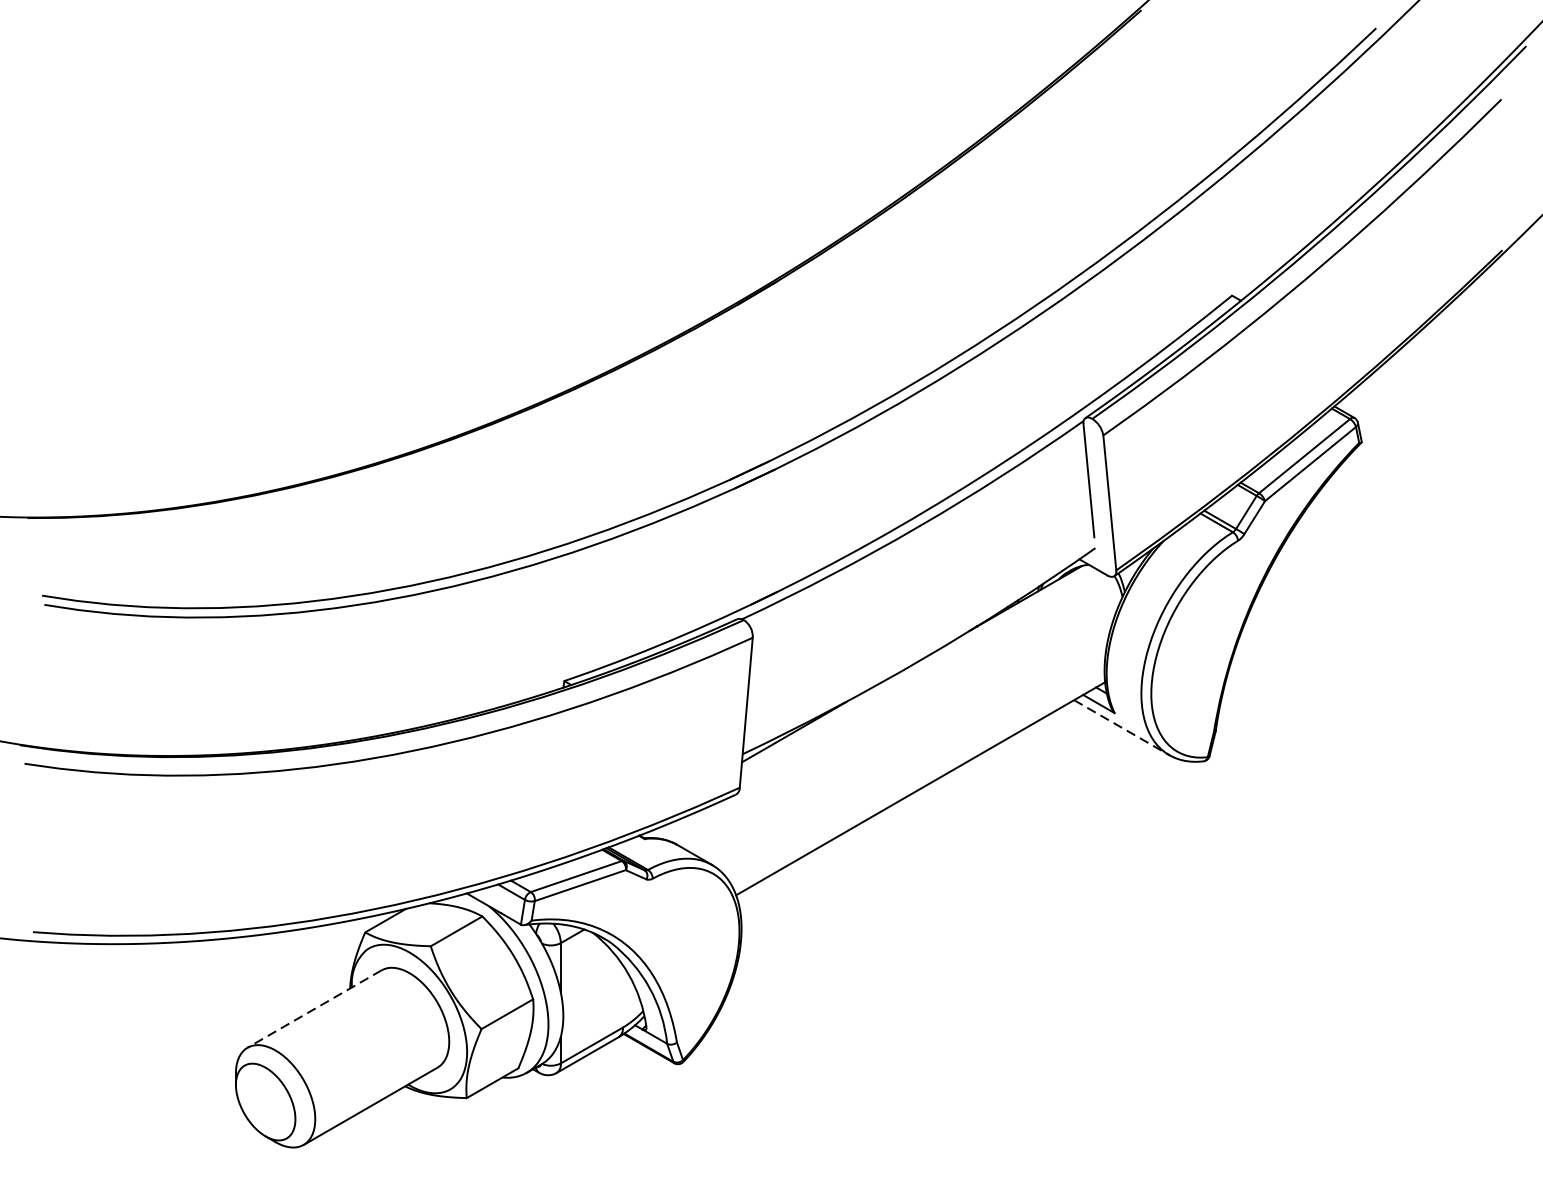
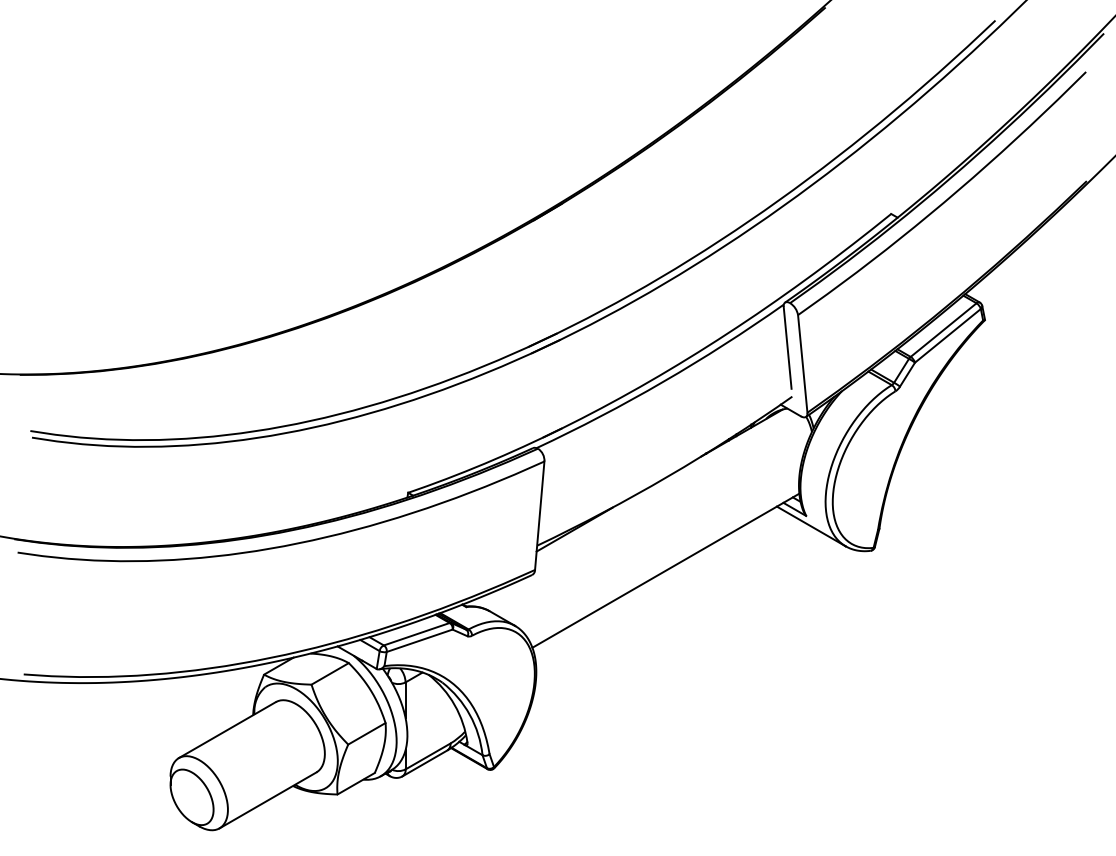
line: (1121, 727) -> (811, 526), dashed -> solid
line: (314, 1009) -> (227, 730), dashed -> solid

